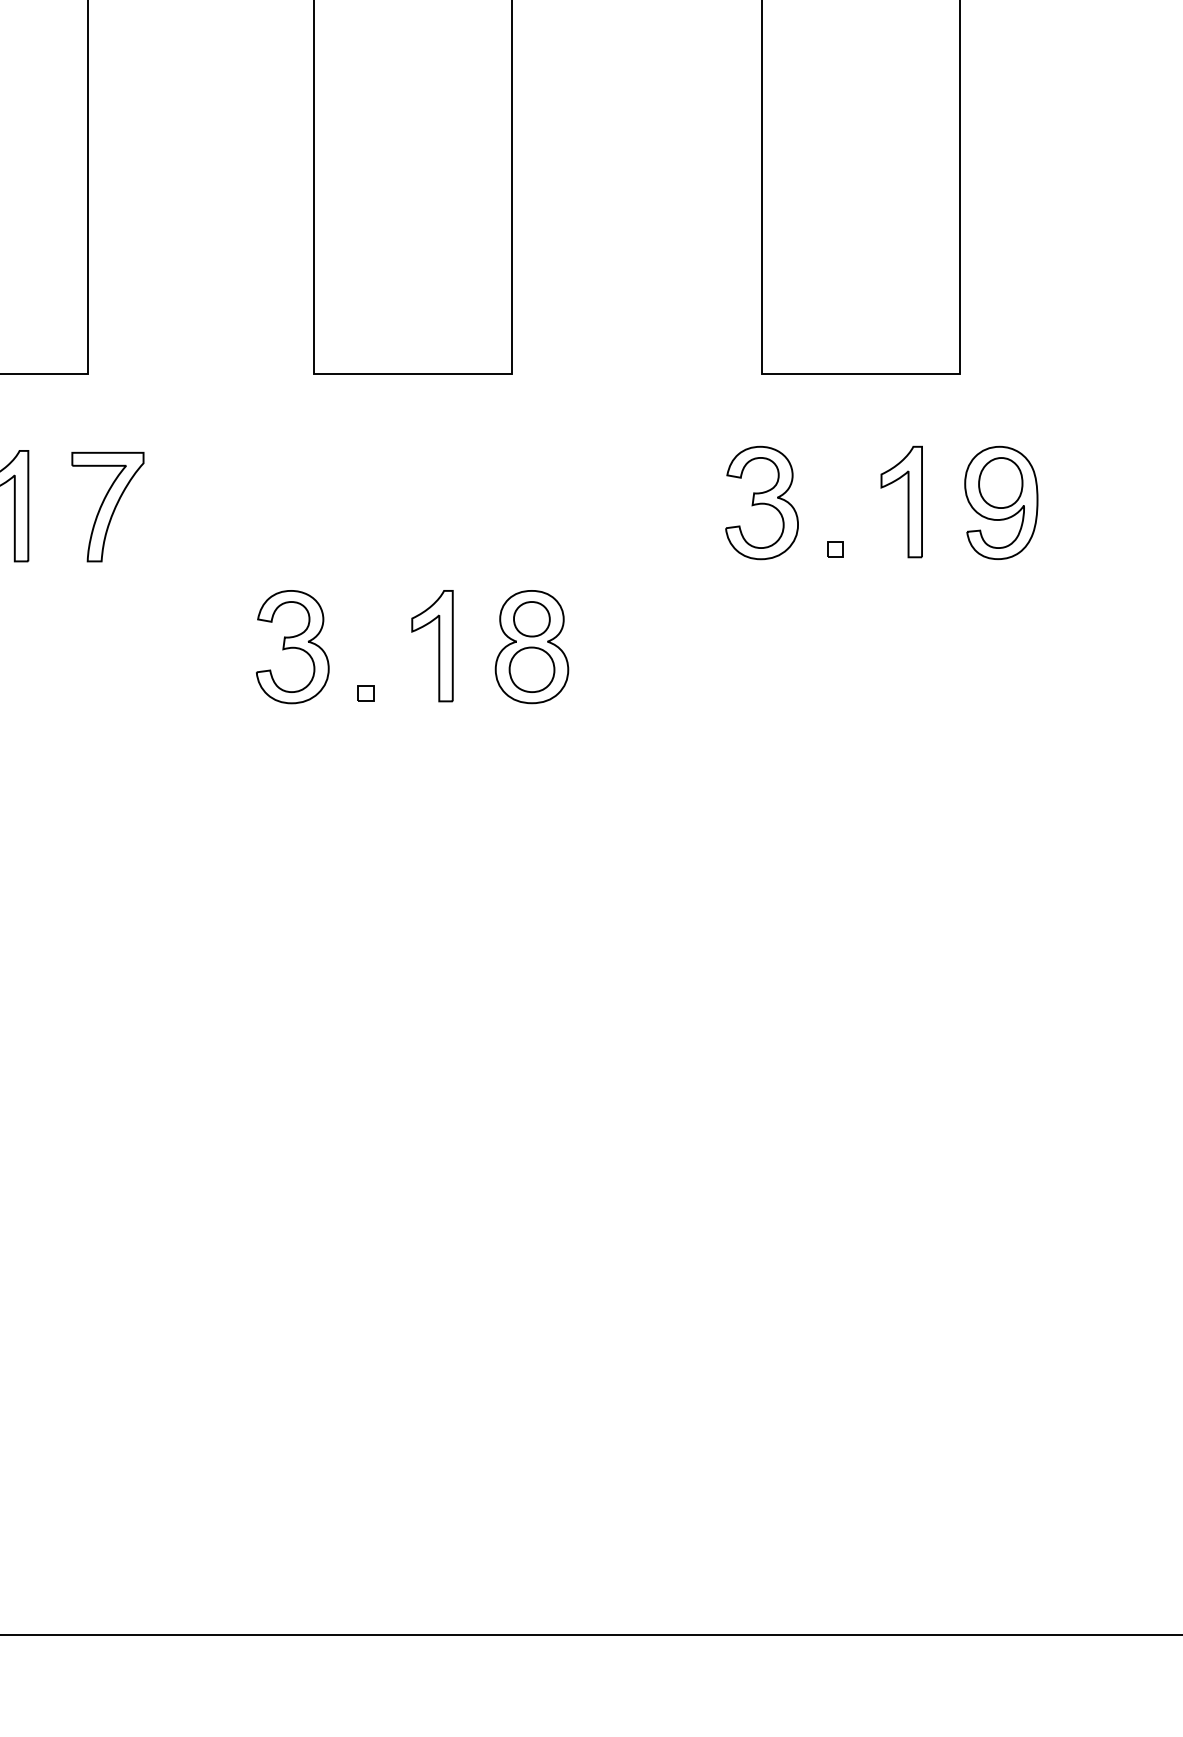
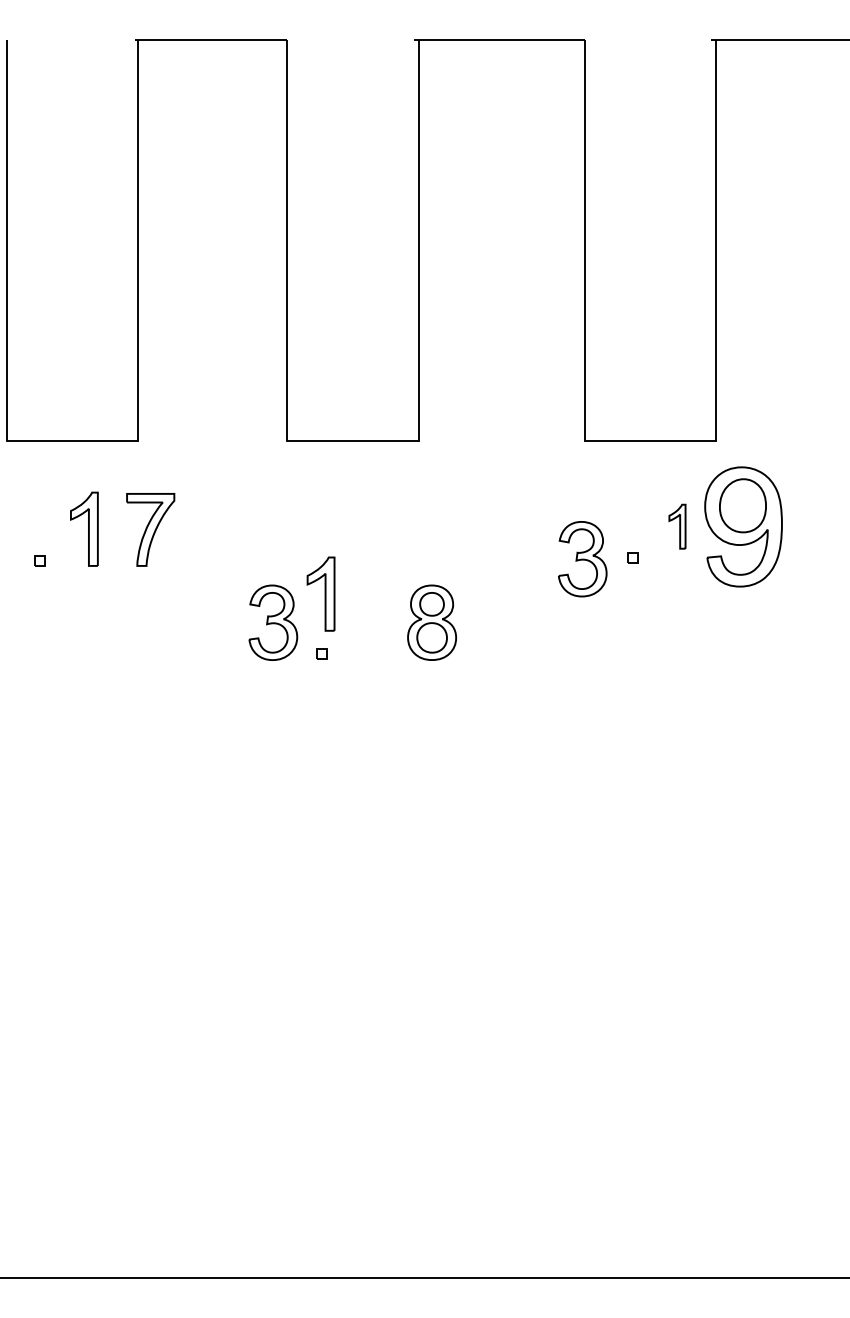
part: (901, 501) -> (677, 526), size x0.6
part: (761, 503) -> (582, 559), moved
part: (1001, 503) -> (743, 527), size x1.6
part: (431, 645) -> (320, 593), moved

